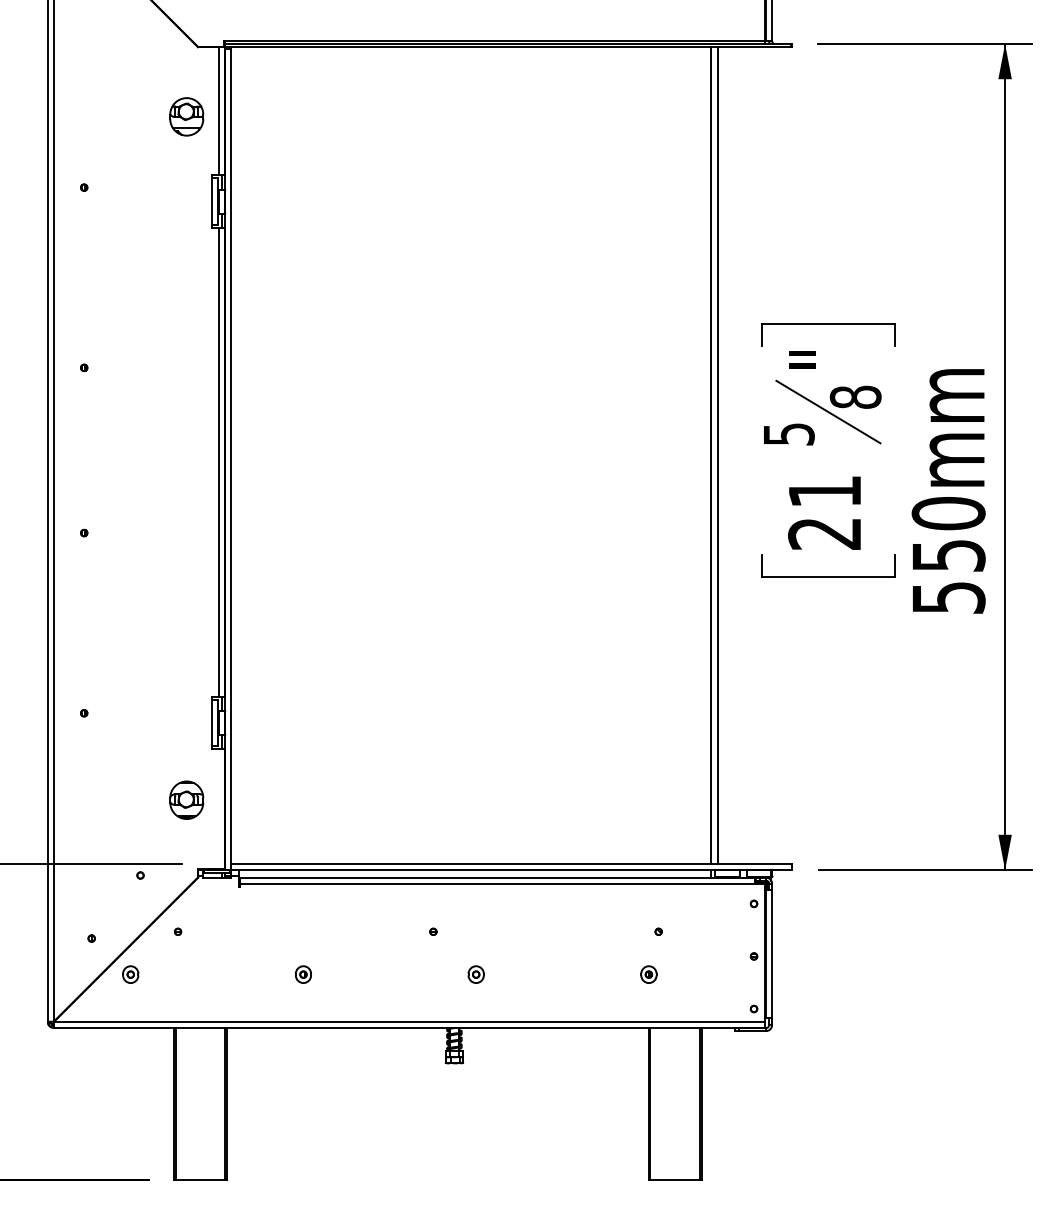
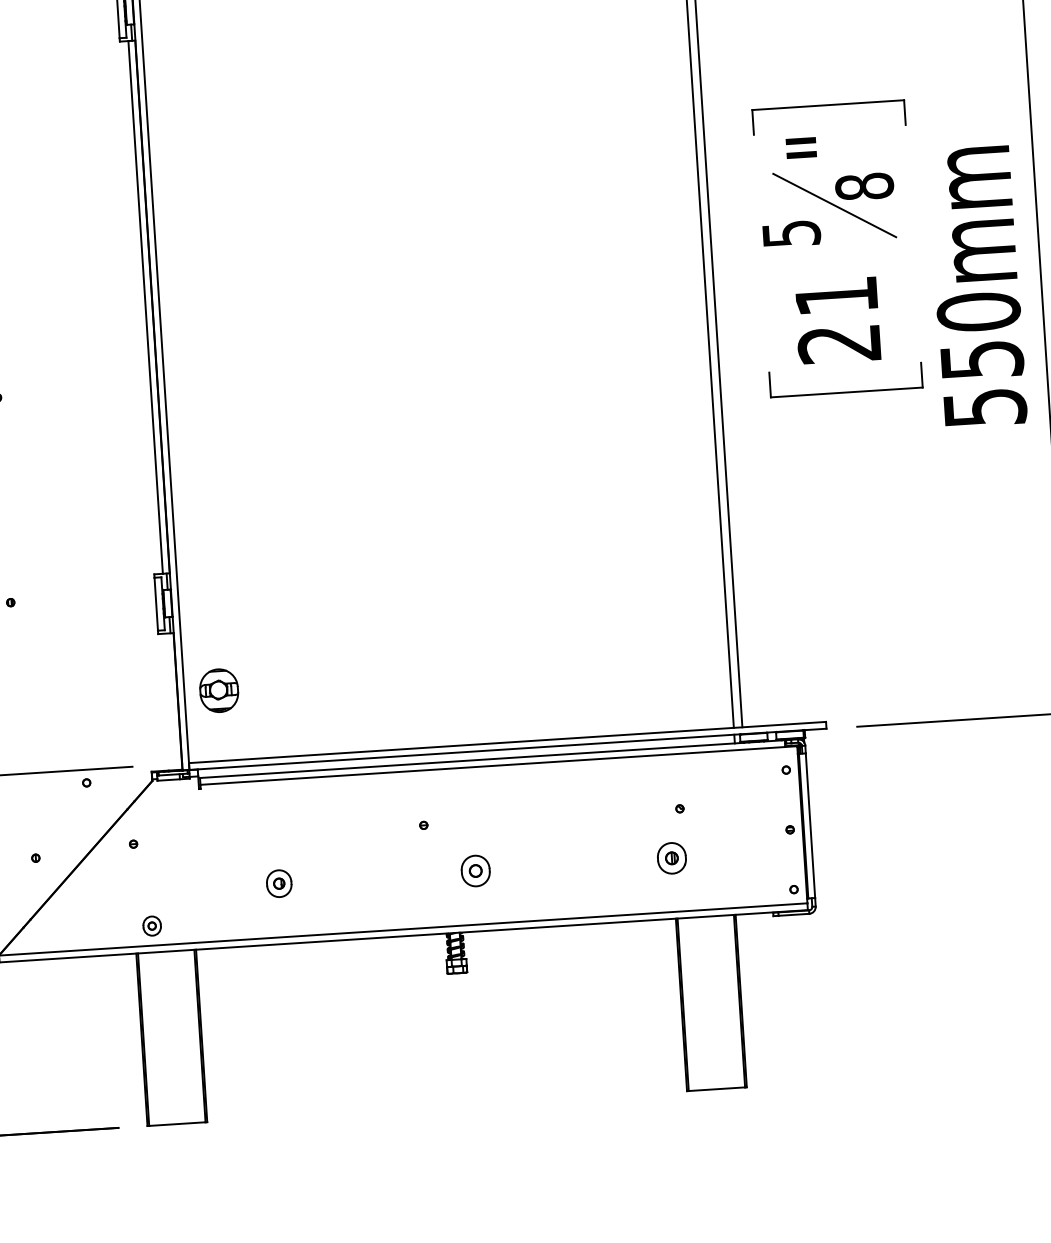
part: (186, 799) -> (218, 689), moved
part: (130, 974) -> (151, 925), moved
part: (303, 974) -> (279, 883), size x1.4
part: (475, 974) -> (474, 870), size x1.6
part: (648, 974) -> (671, 858), size x1.6

